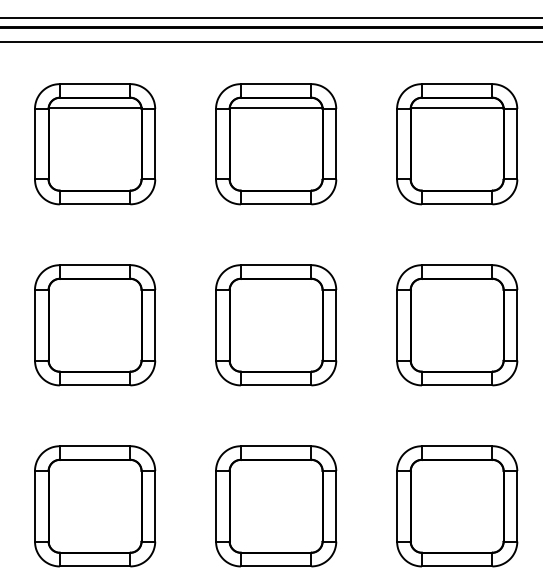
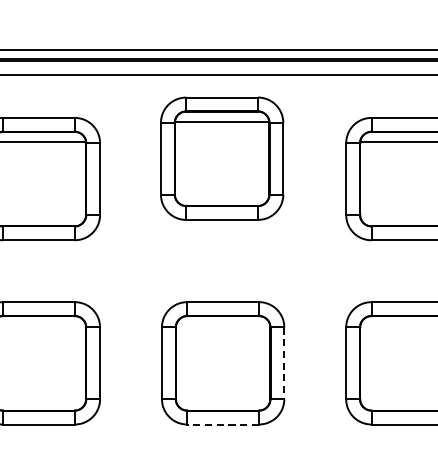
part: (276, 144) -> (222, 159), moved
line: (336, 325) -> (284, 363), solid -> dashed
line: (275, 385) -> (222, 424), solid -> dashed

